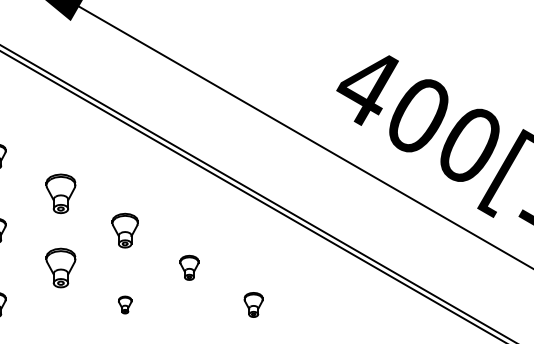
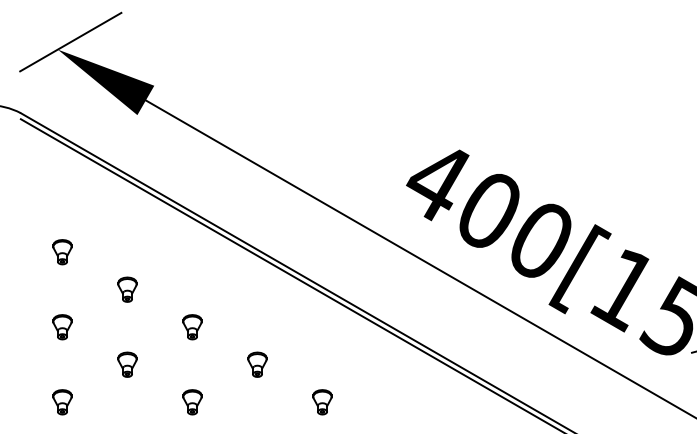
part: (60, 193) -> (127, 289), size x0.62
part: (125, 231) -> (192, 327), size x0.71
part: (60, 267) -> (127, 364), size x0.62
part: (125, 305) -> (192, 402), size x1.43

